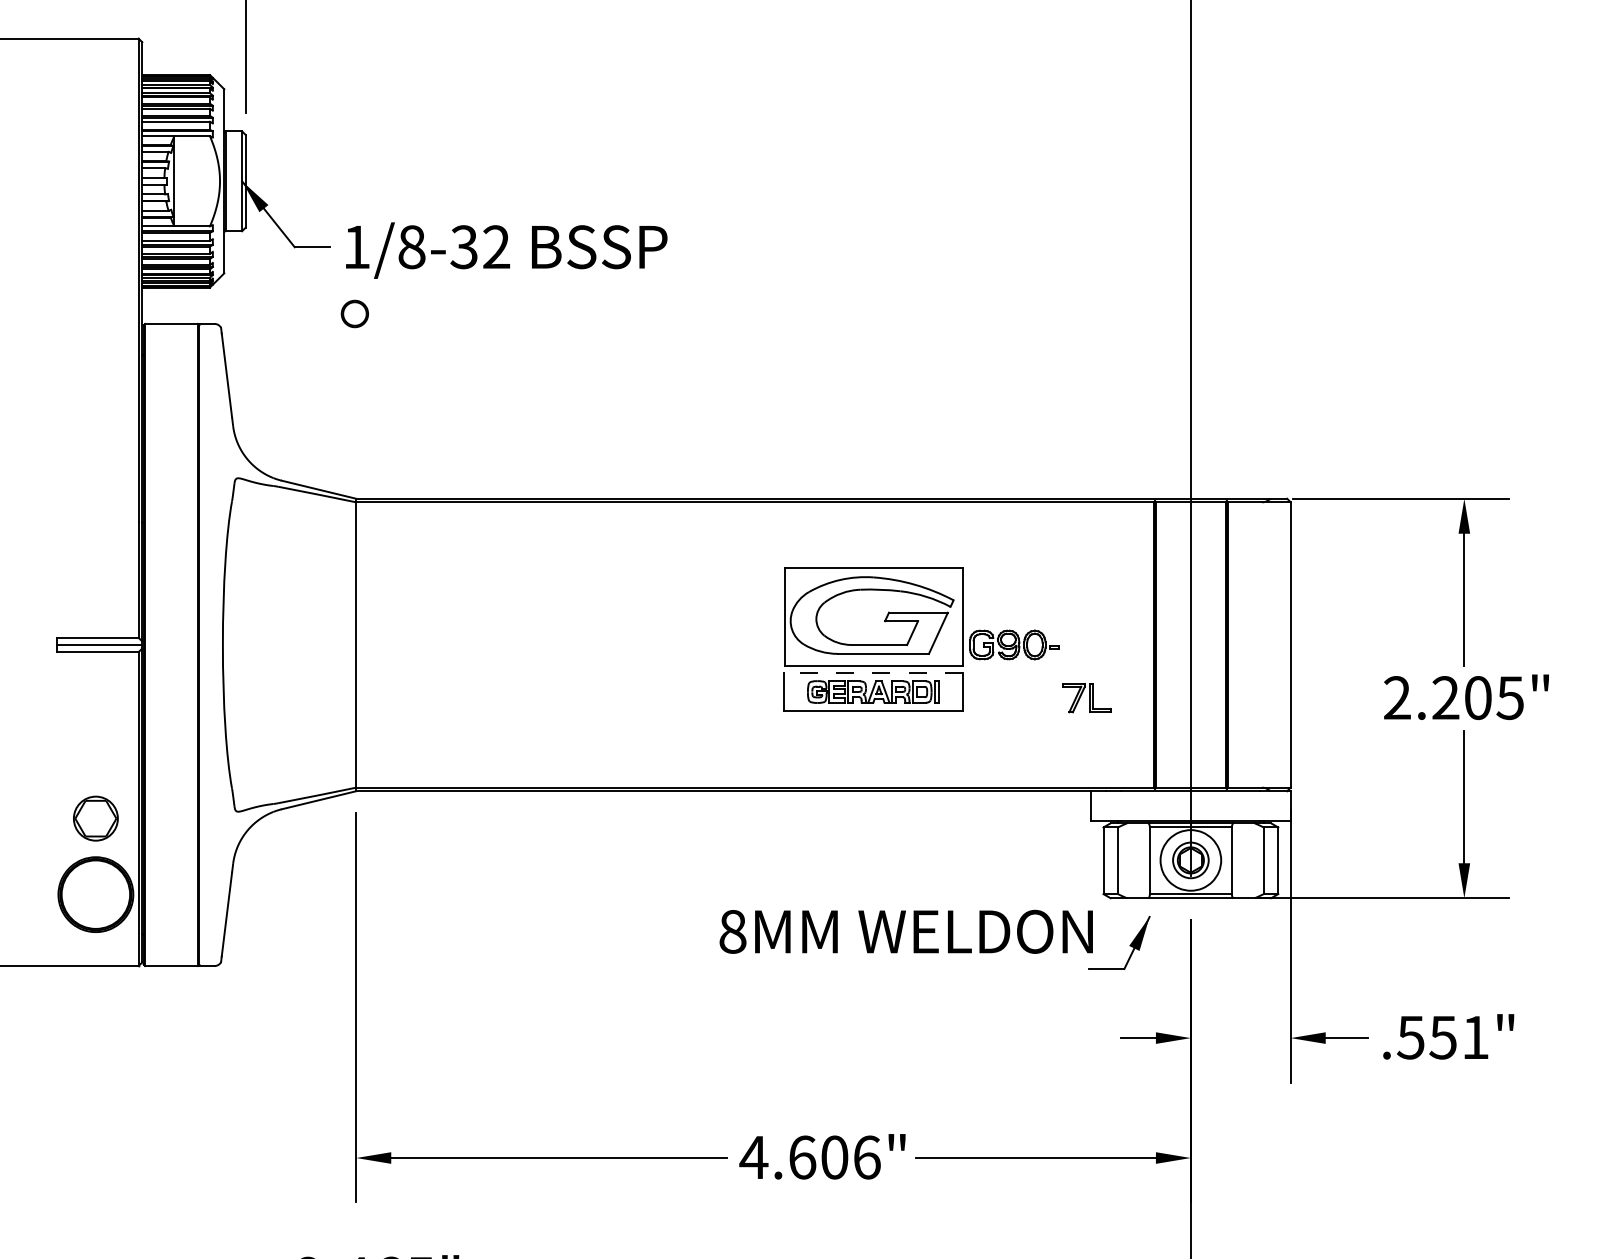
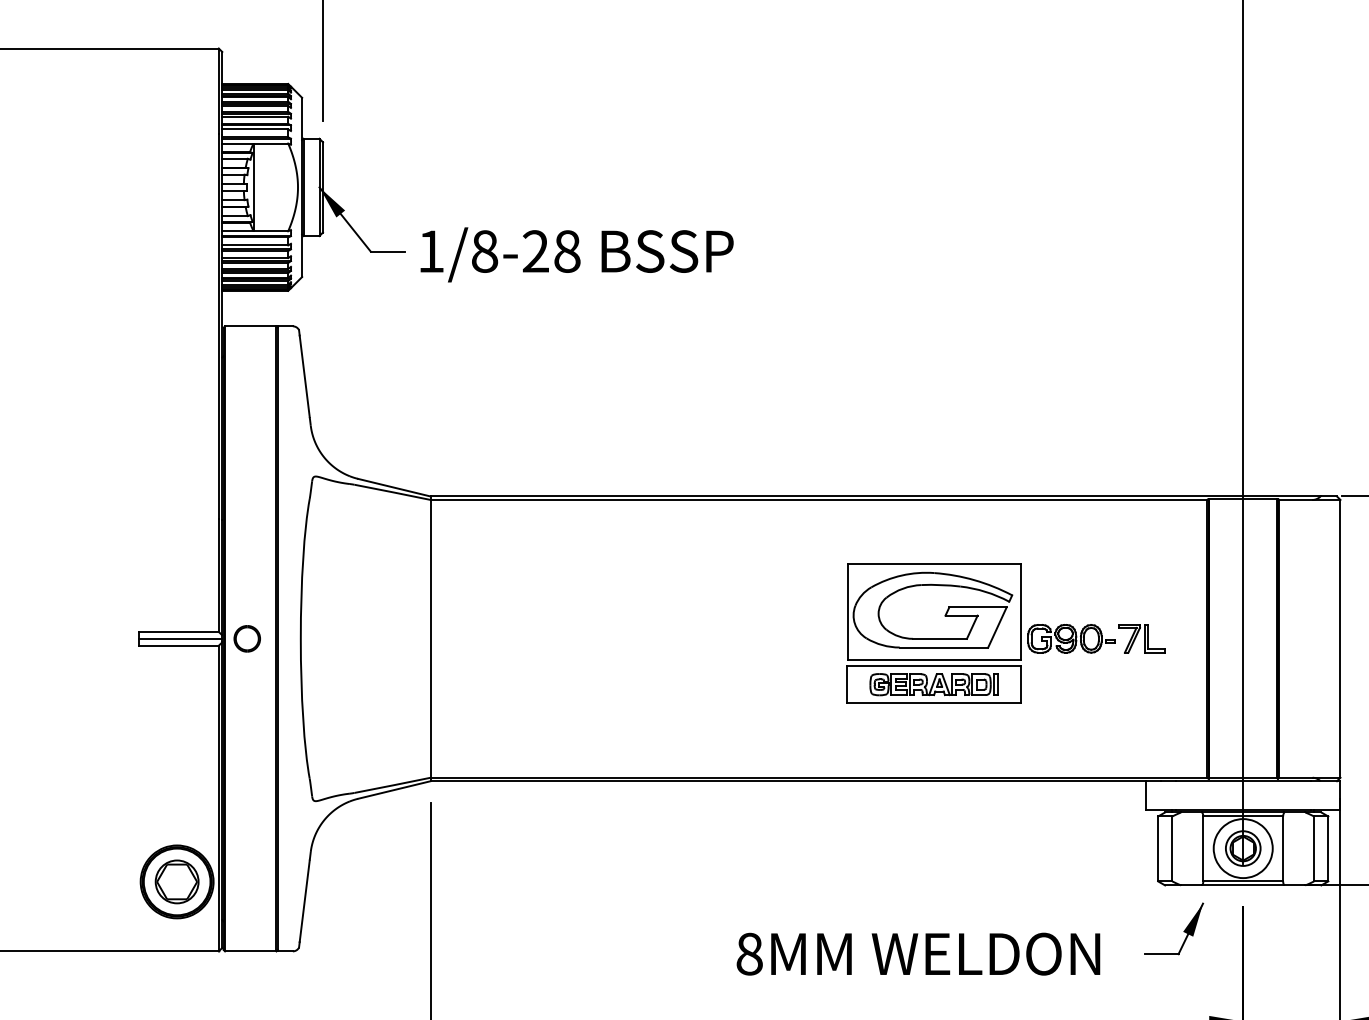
text: (480, 247) -> (551, 251), 1/8-32 -> 1/8-28
part: (354, 313) -> (246, 638), moved
line: (873, 673) -> (934, 666), dashed -> solid
part: (1086, 698) -> (1141, 639), moved
part: (95, 818) -> (176, 881), moved
text: (905, 931) -> (917, 953), moved

